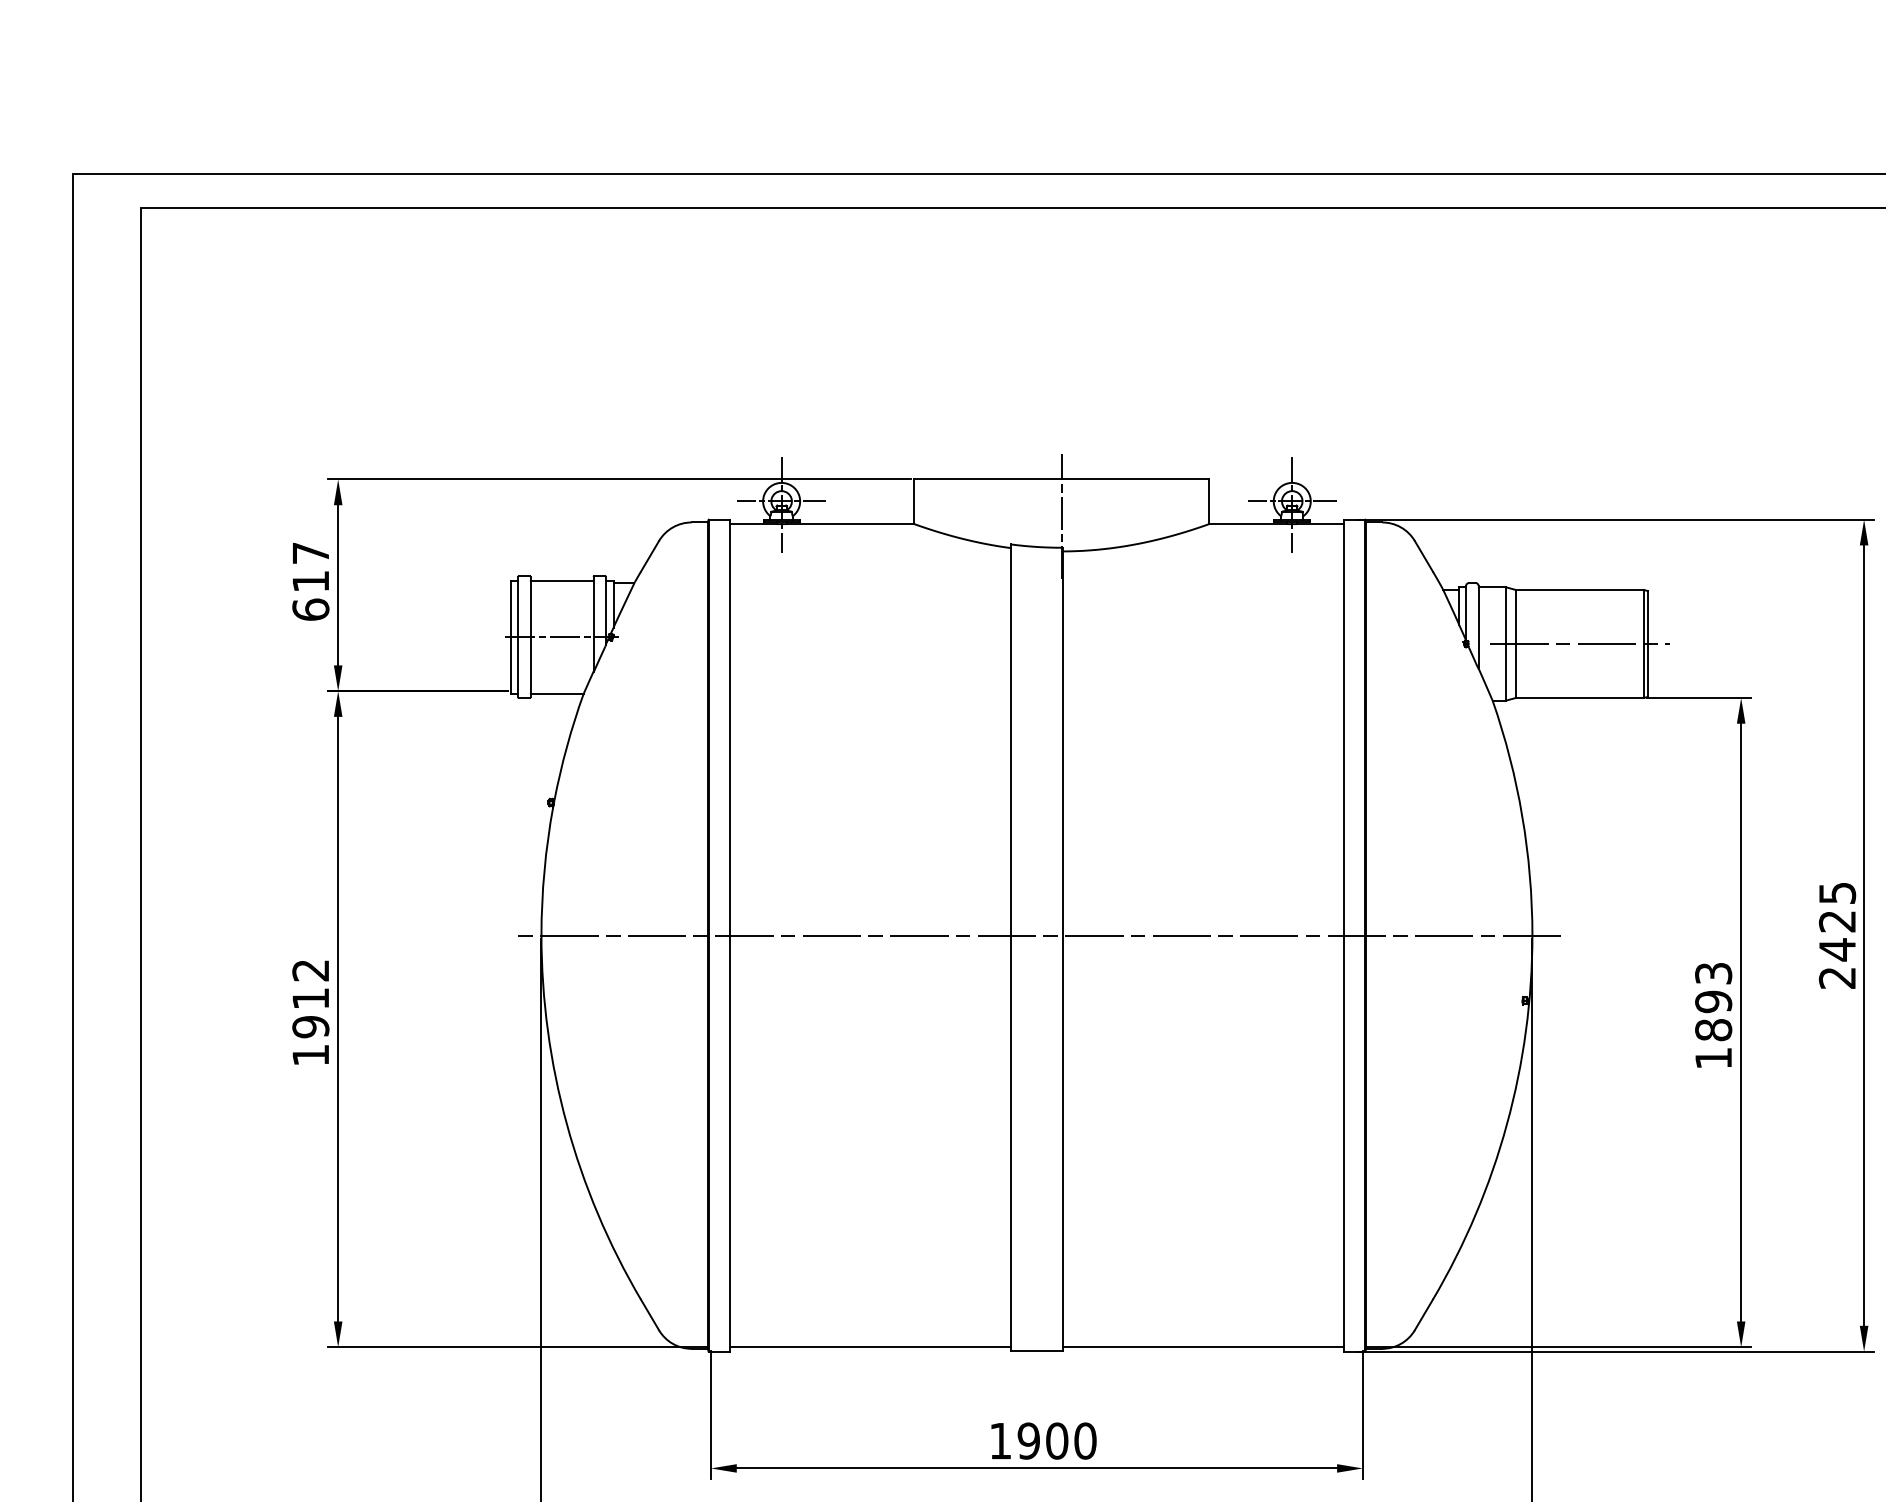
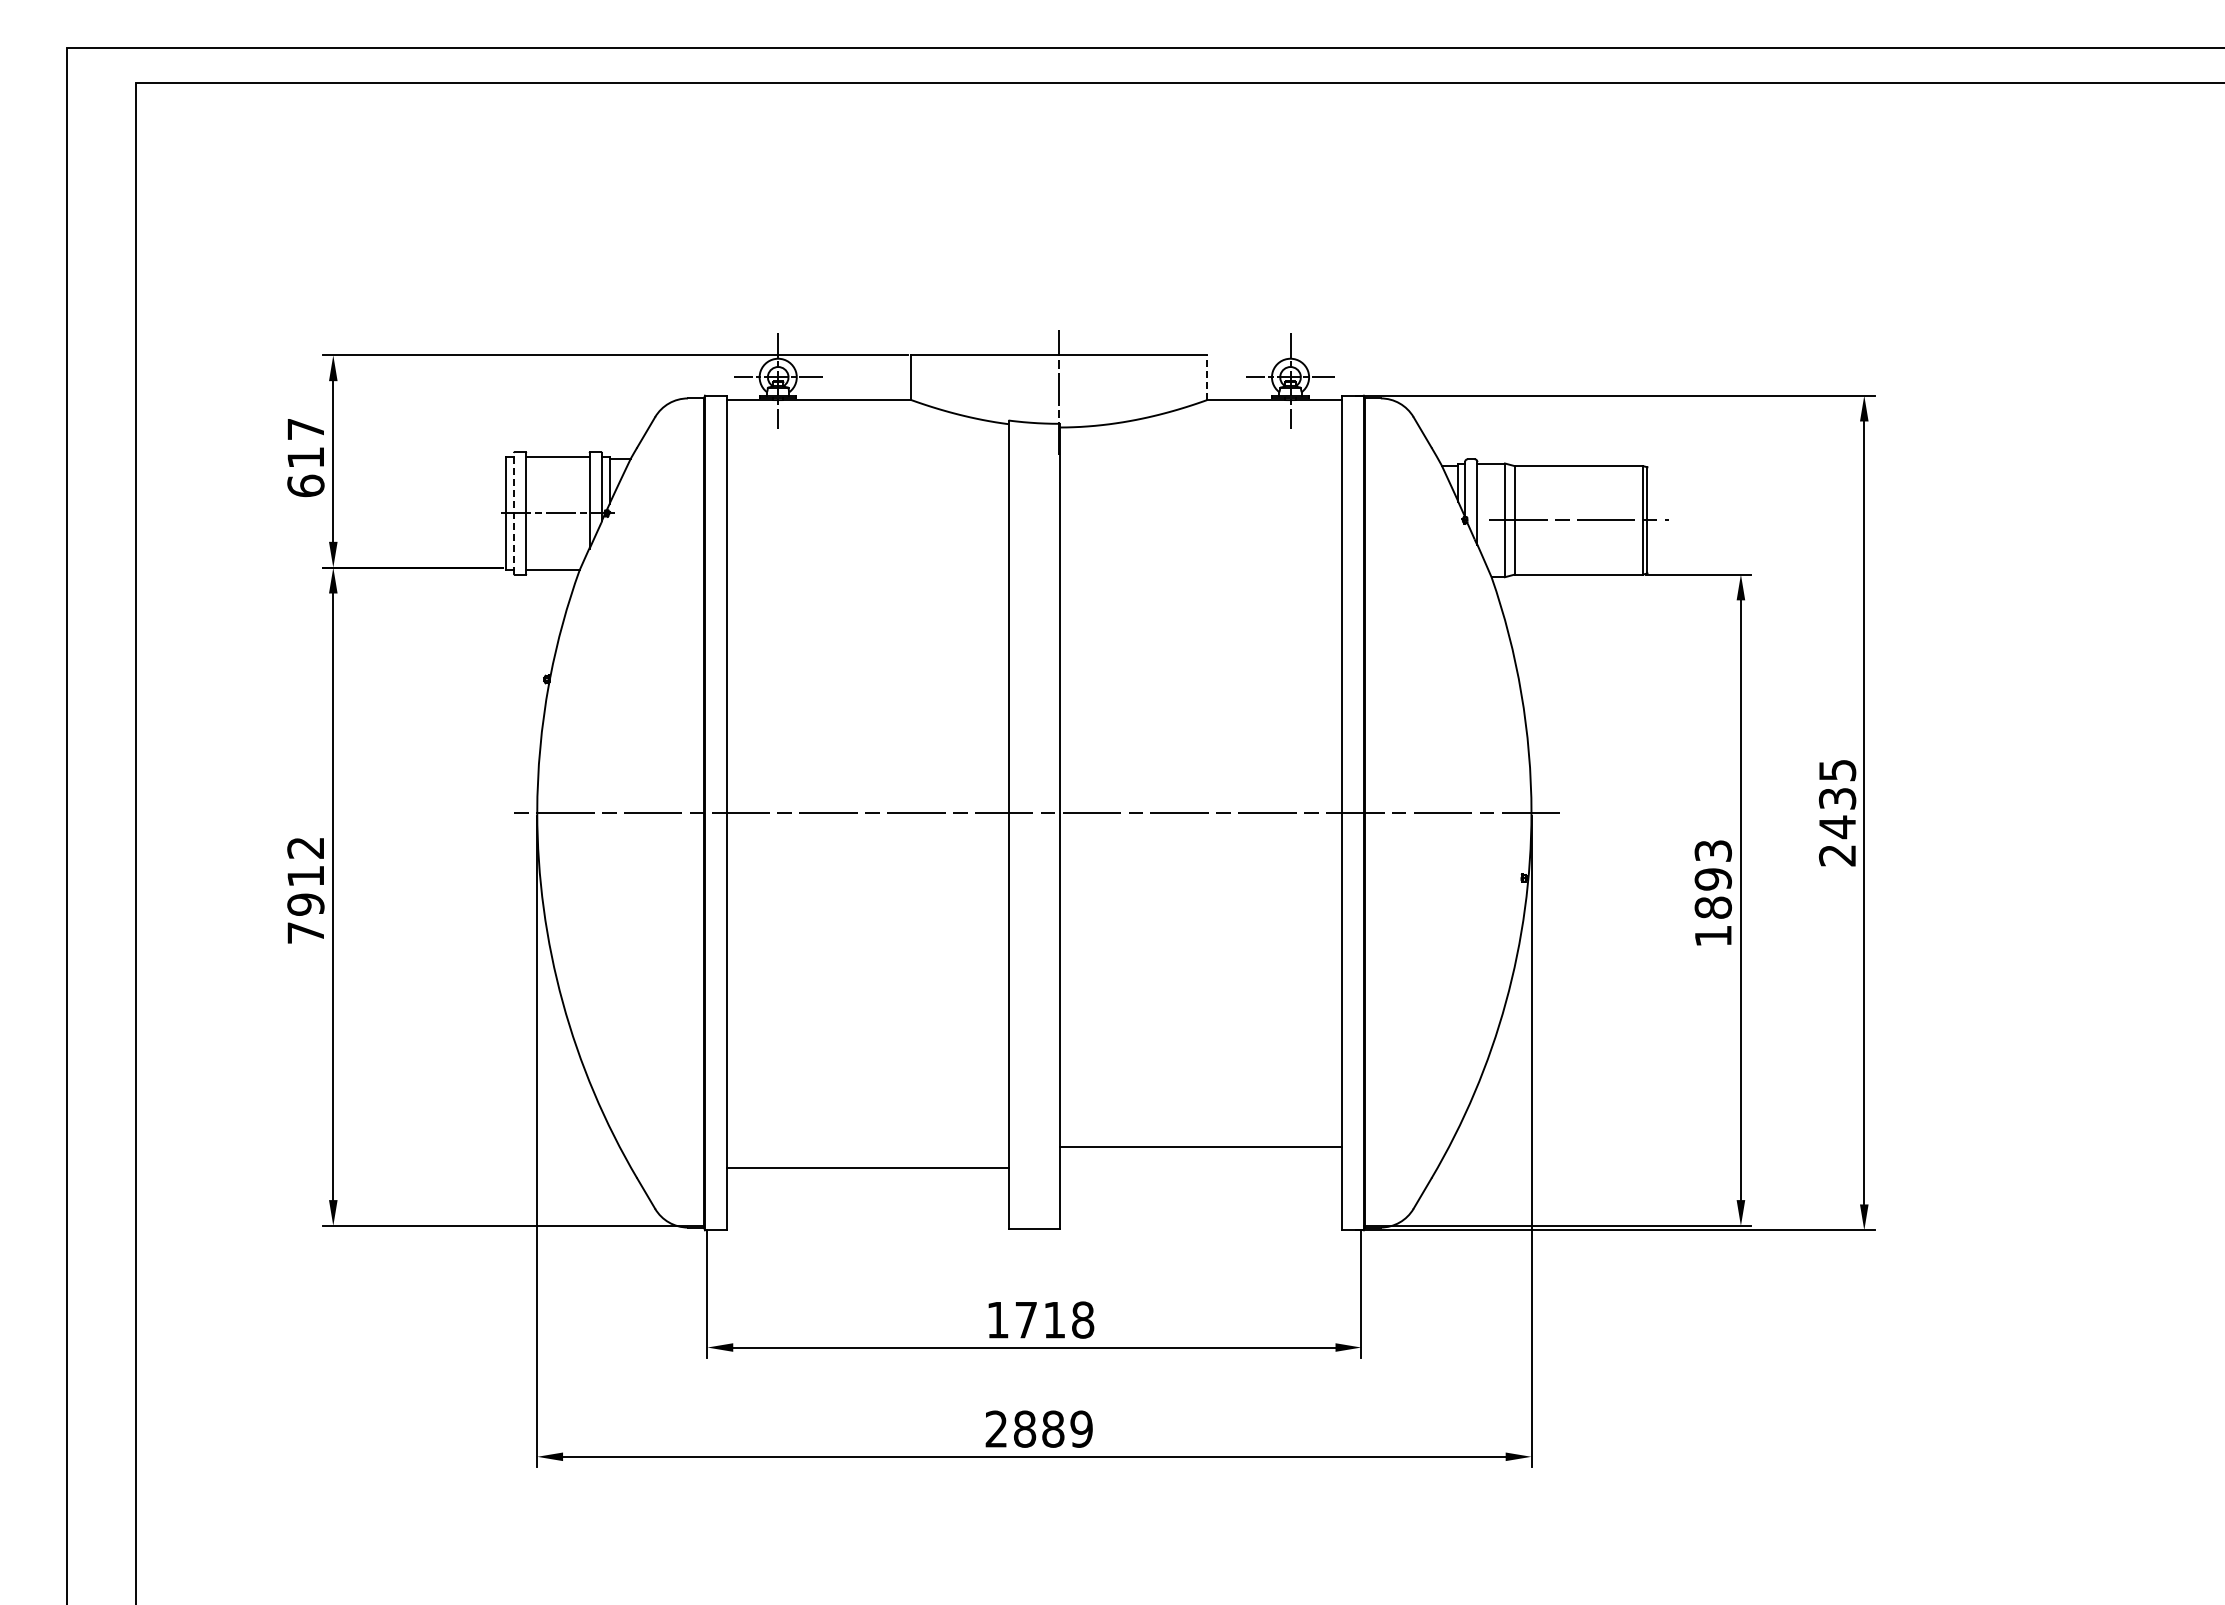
line: (1209, 501) -> (1207, 377), solid -> dashed
line: (517, 636) -> (513, 512), solid -> dashed
text: (1837, 921) -> (1837, 798), 2425 -> 2435
text: (310, 1054) -> (305, 932), 1912 -> 7912
line: (870, 1346) -> (867, 1167), moved
line: (1203, 1346) -> (1201, 1146), moved
text: (1057, 1440) -> (1054, 1319), 1900 -> 1718

